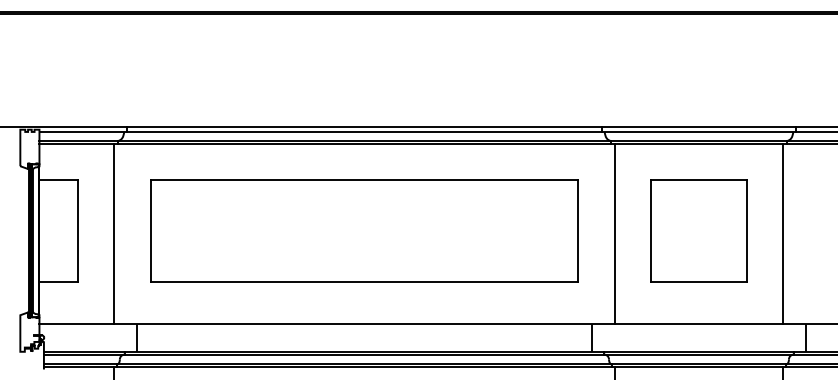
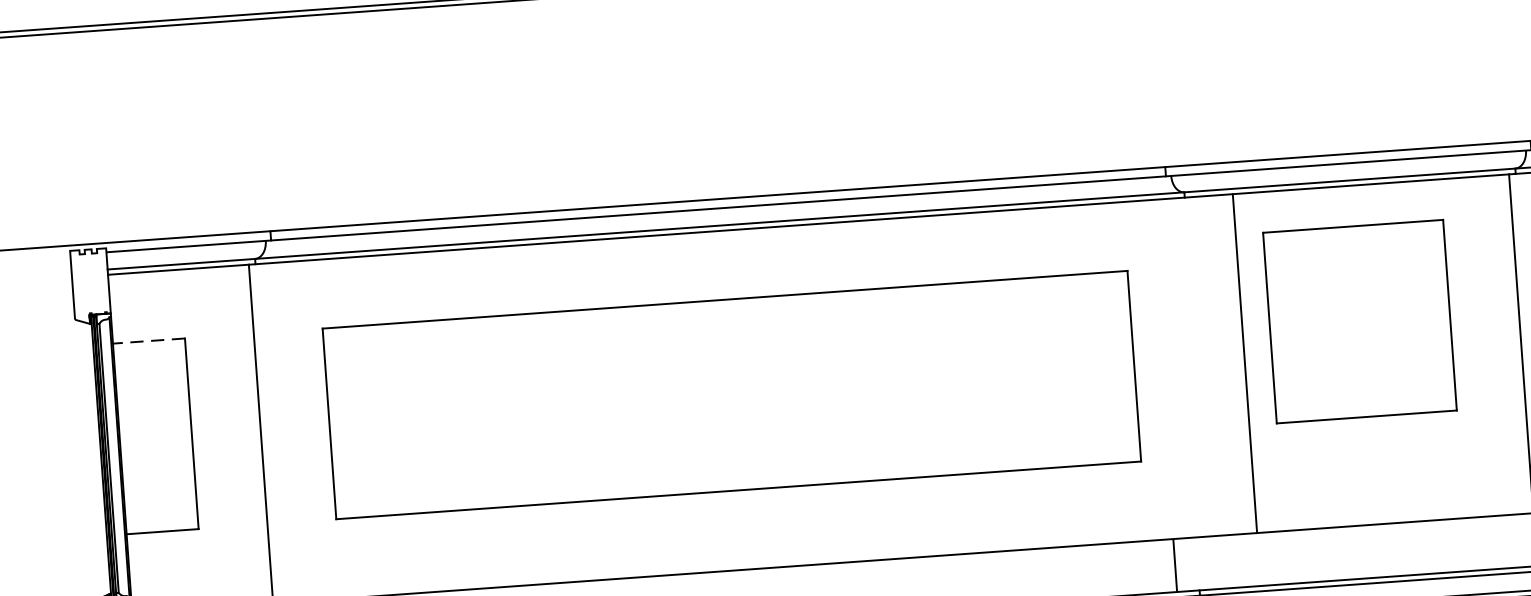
line: (58, 180) -> (148, 341), solid -> dashed
part: (698, 230) -> (1358, 320), moved
line: (614, 233) -> (1244, 363), moved

